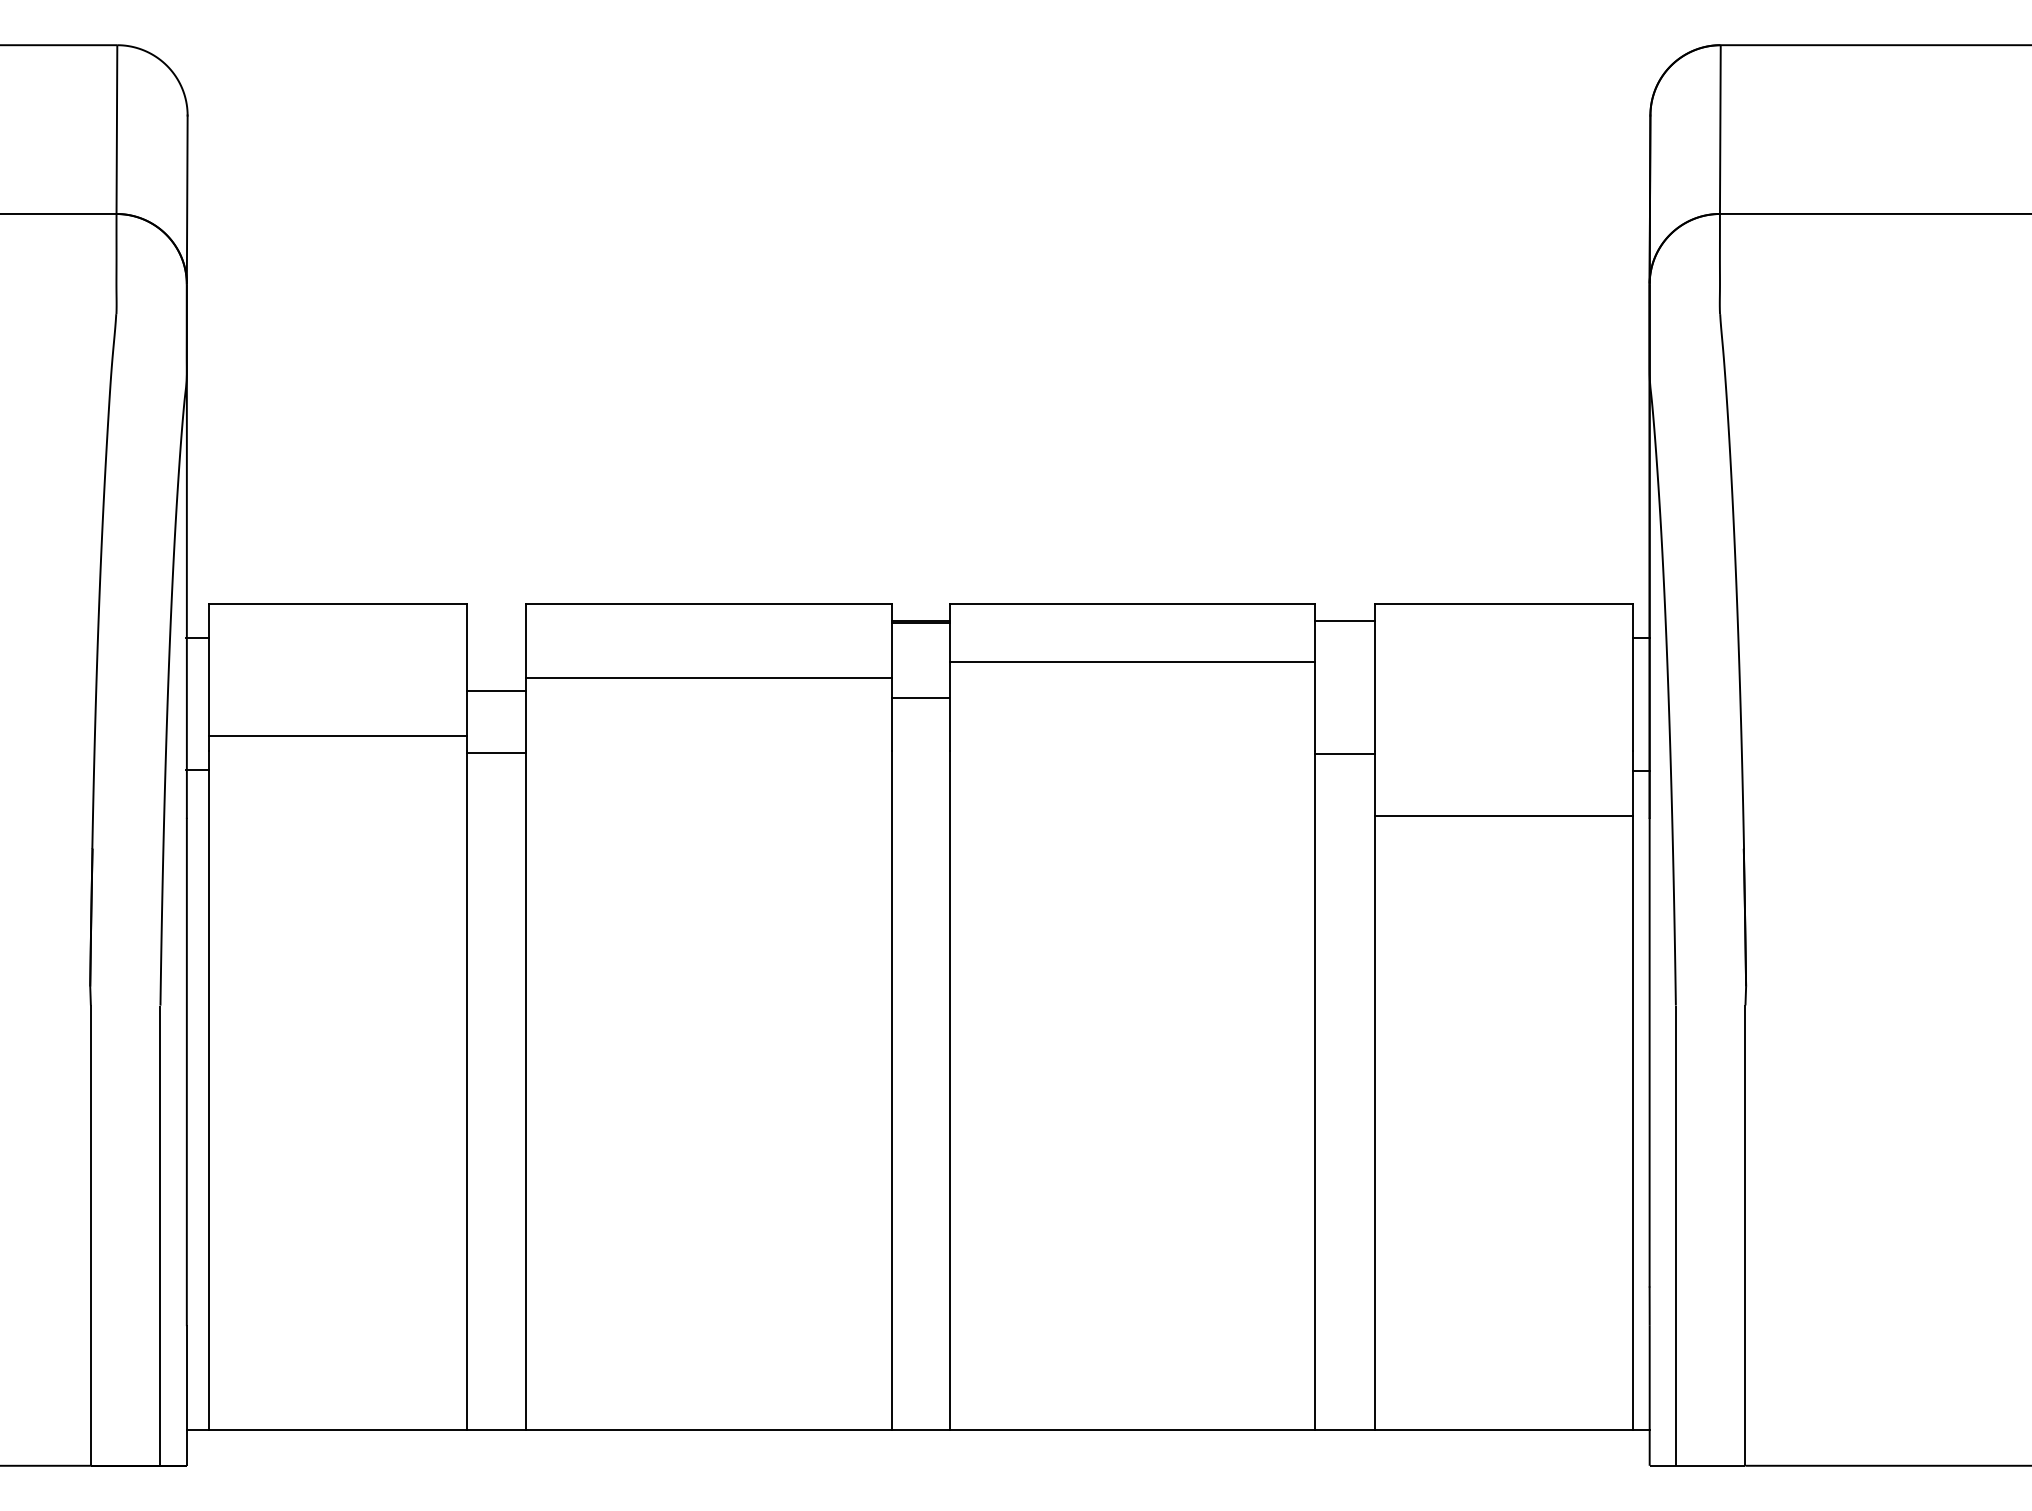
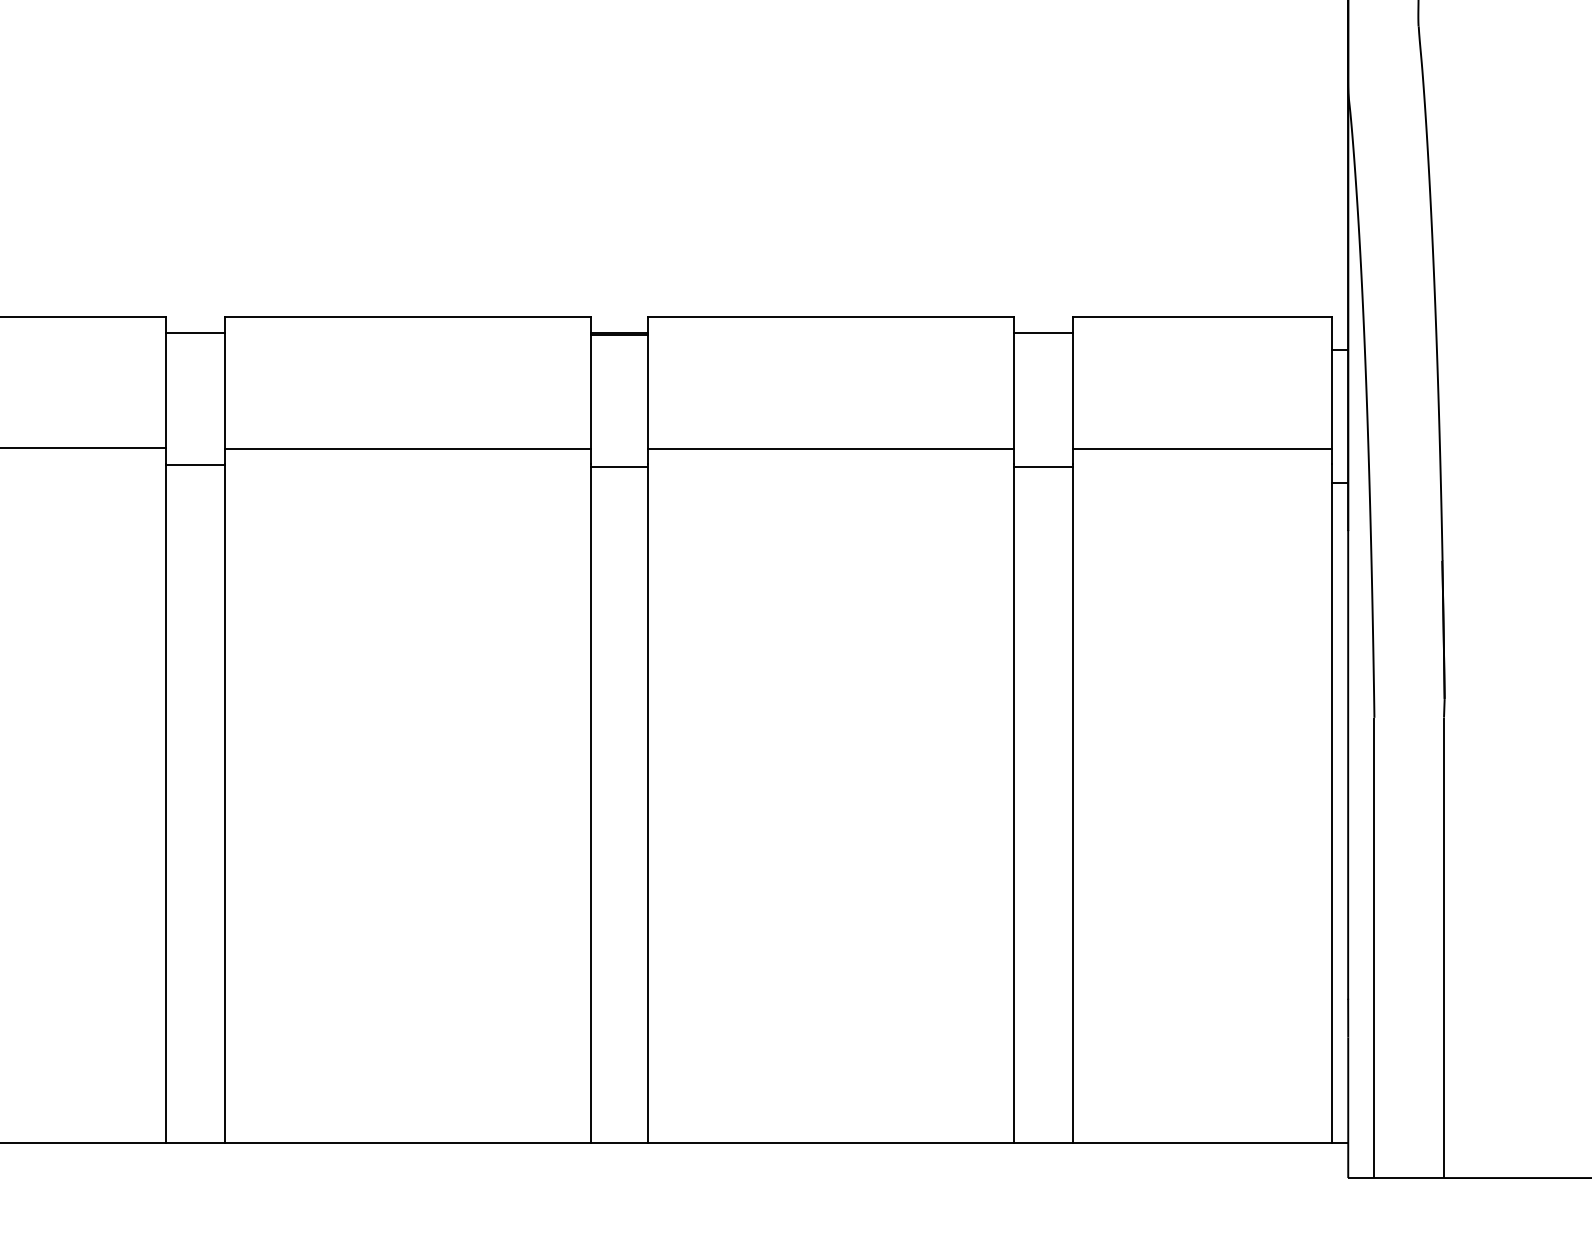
line: (1132, 662) -> (831, 449), moved
line: (709, 678) -> (408, 449), moved
line: (496, 691) -> (195, 333), moved
line: (920, 698) -> (619, 466), moved
line: (1503, 816) -> (1202, 449), moved

